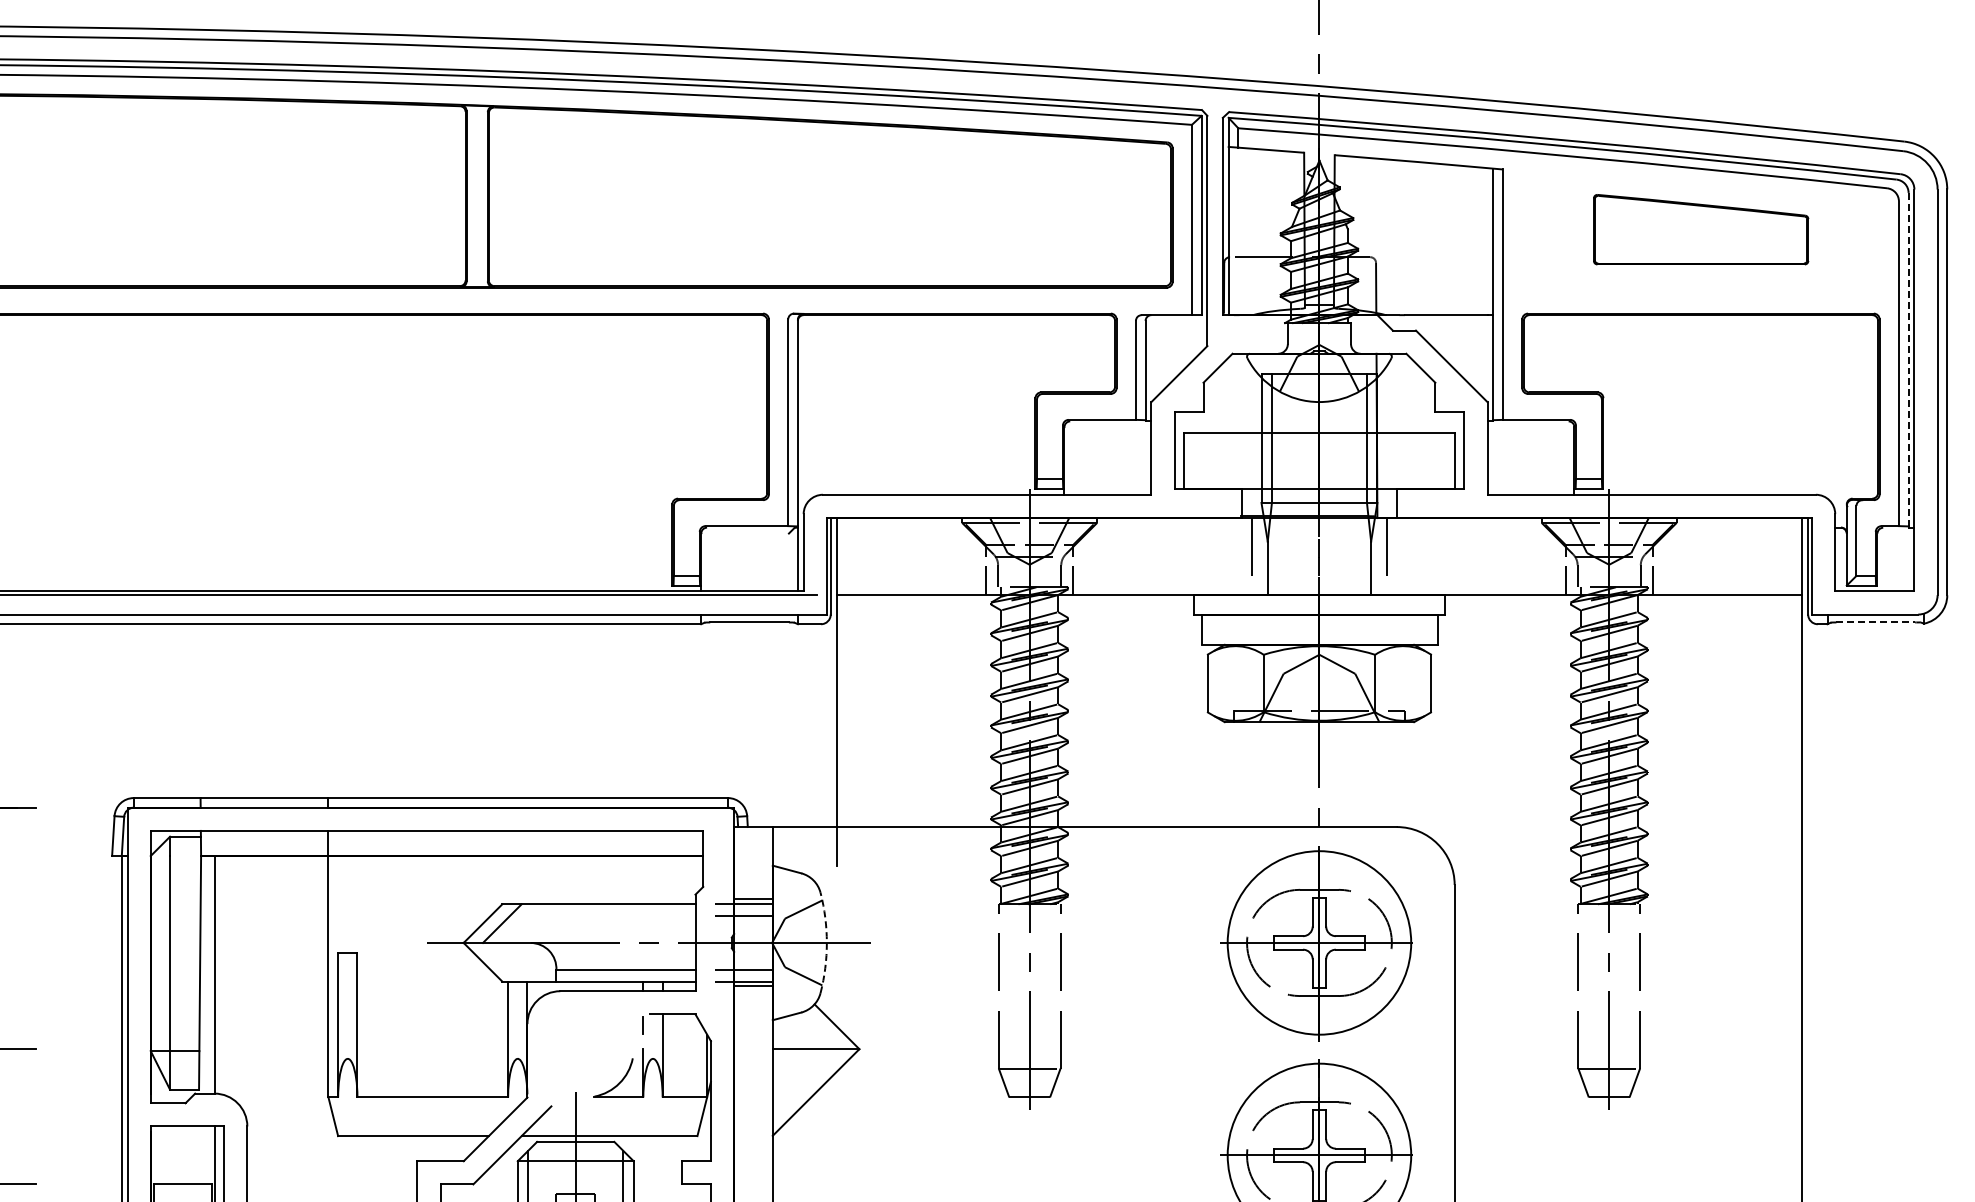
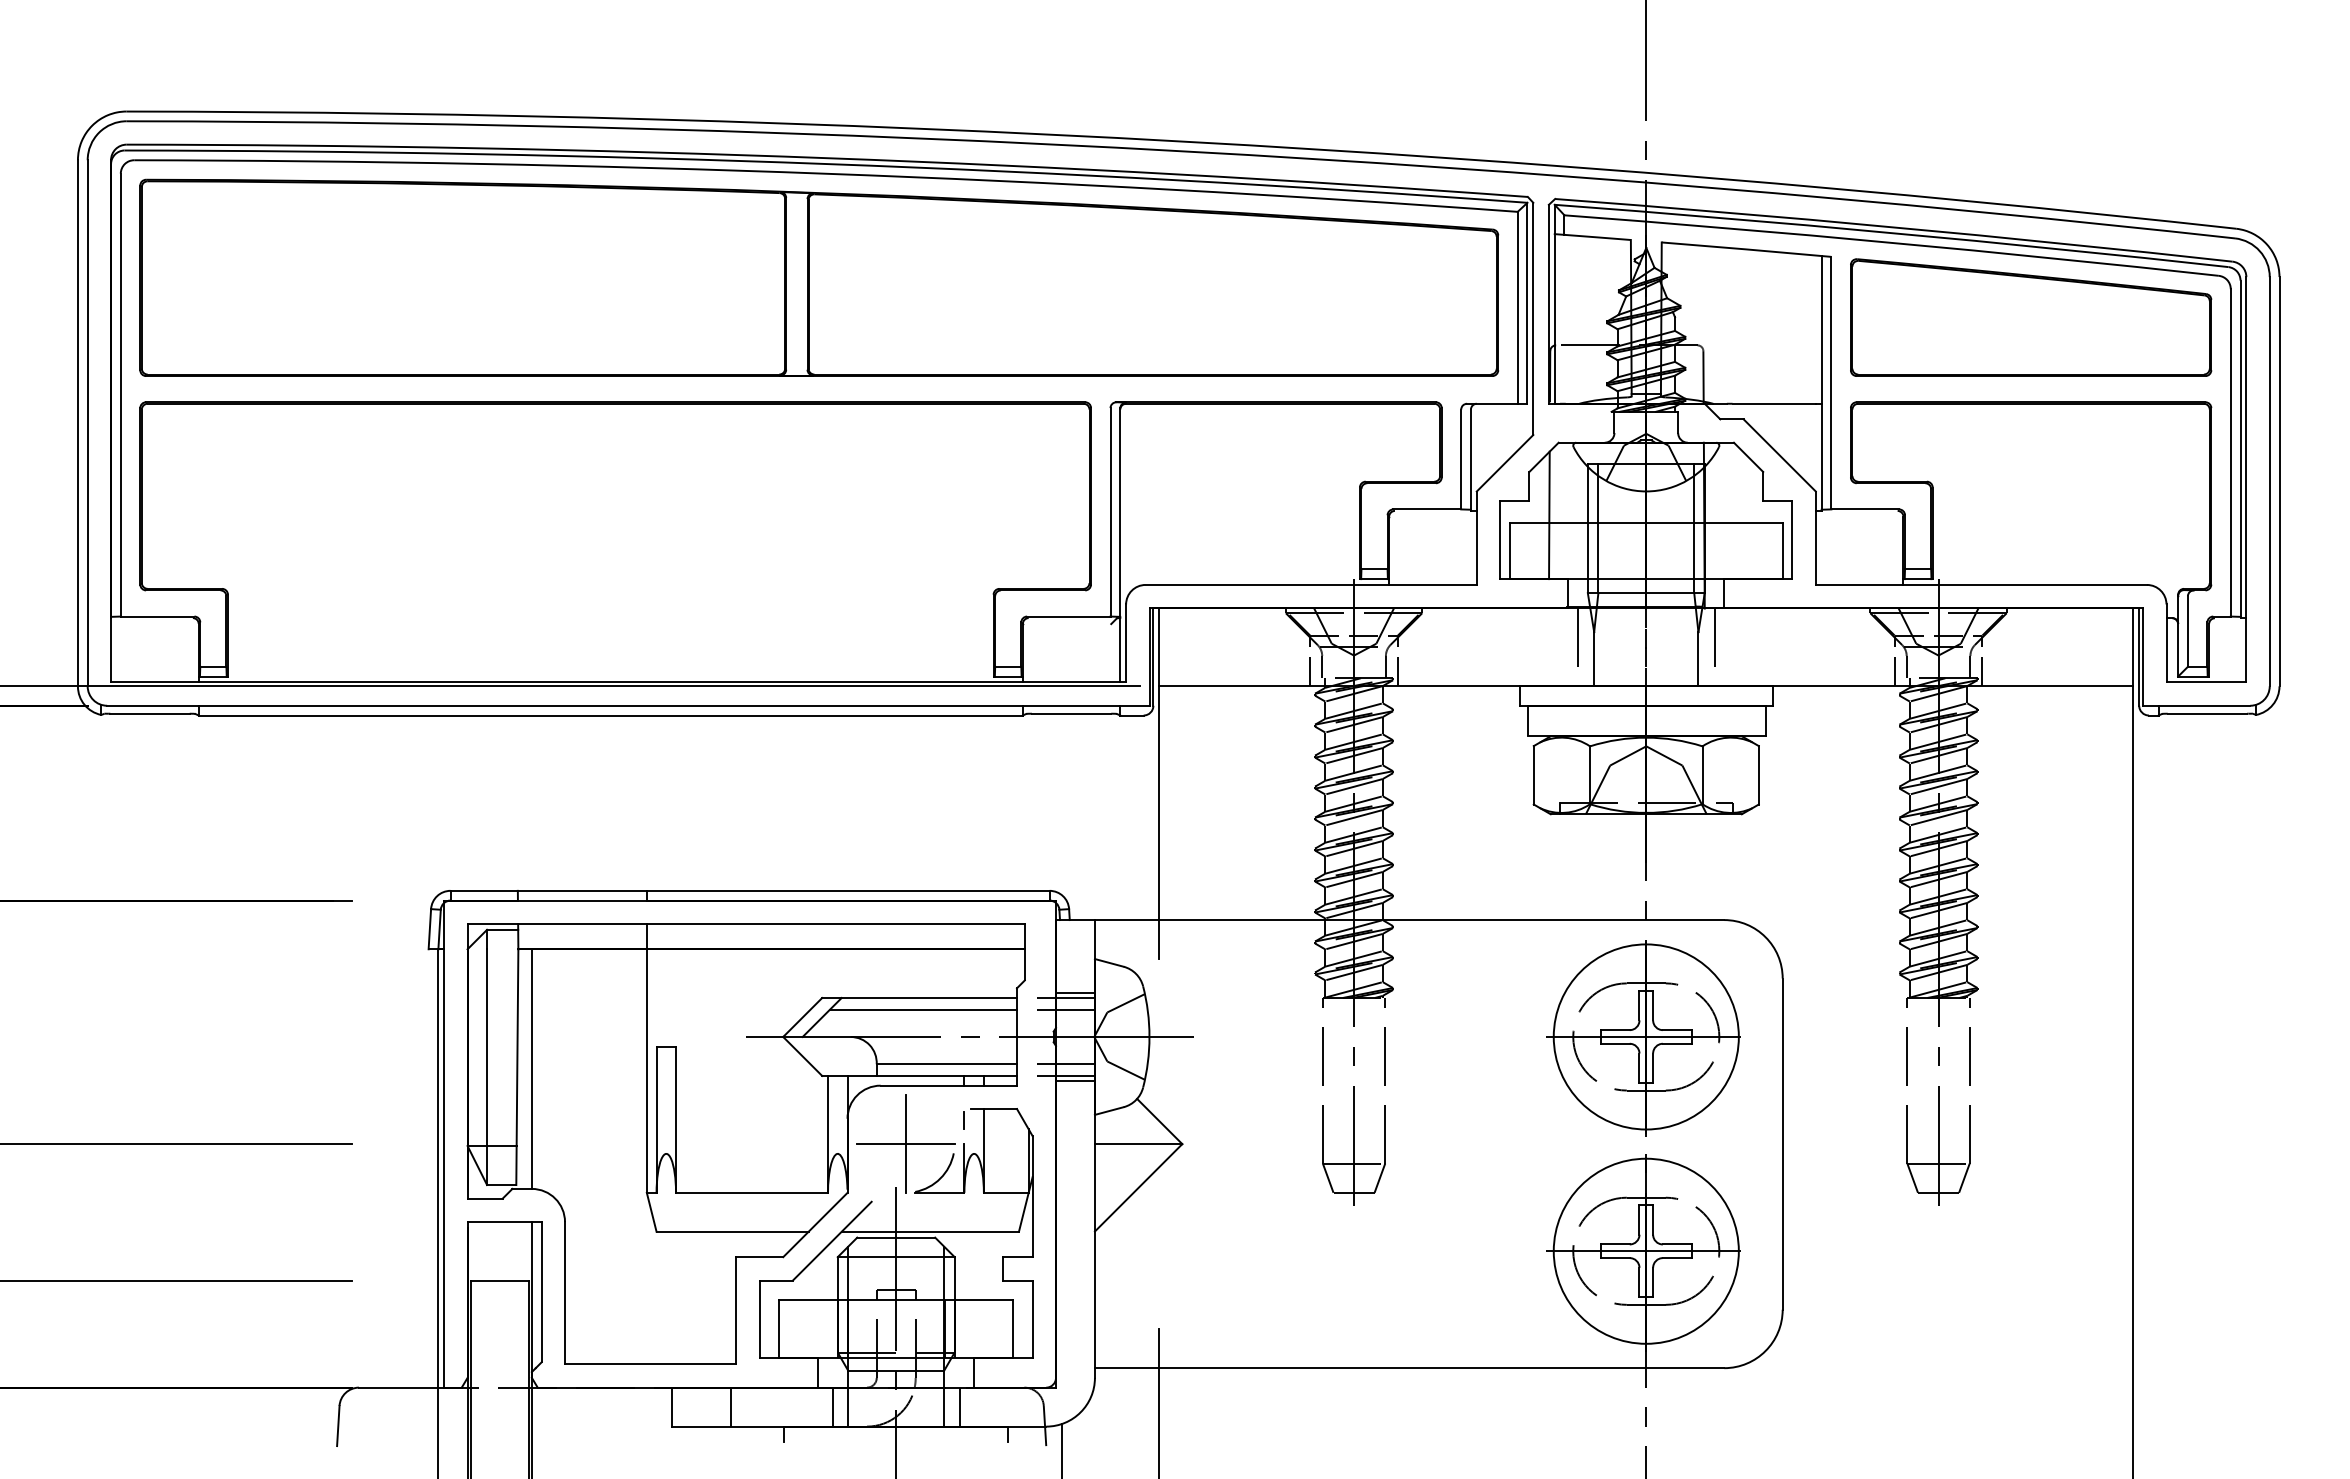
part: (1701, 229) -> (2031, 317), size x1.67
line: (1908, 360) -> (2240, 449), dashed -> solid
line: (1223, 425) -> (1549, 515), added
line: (1875, 622) -> (2207, 713), dashed -> solid
line: (602, 915) -> (923, 1009), added
arc: (826, 942) -> (1149, 1036), dashed -> solid
part: (584, 1048) -> (905, 1143), added

